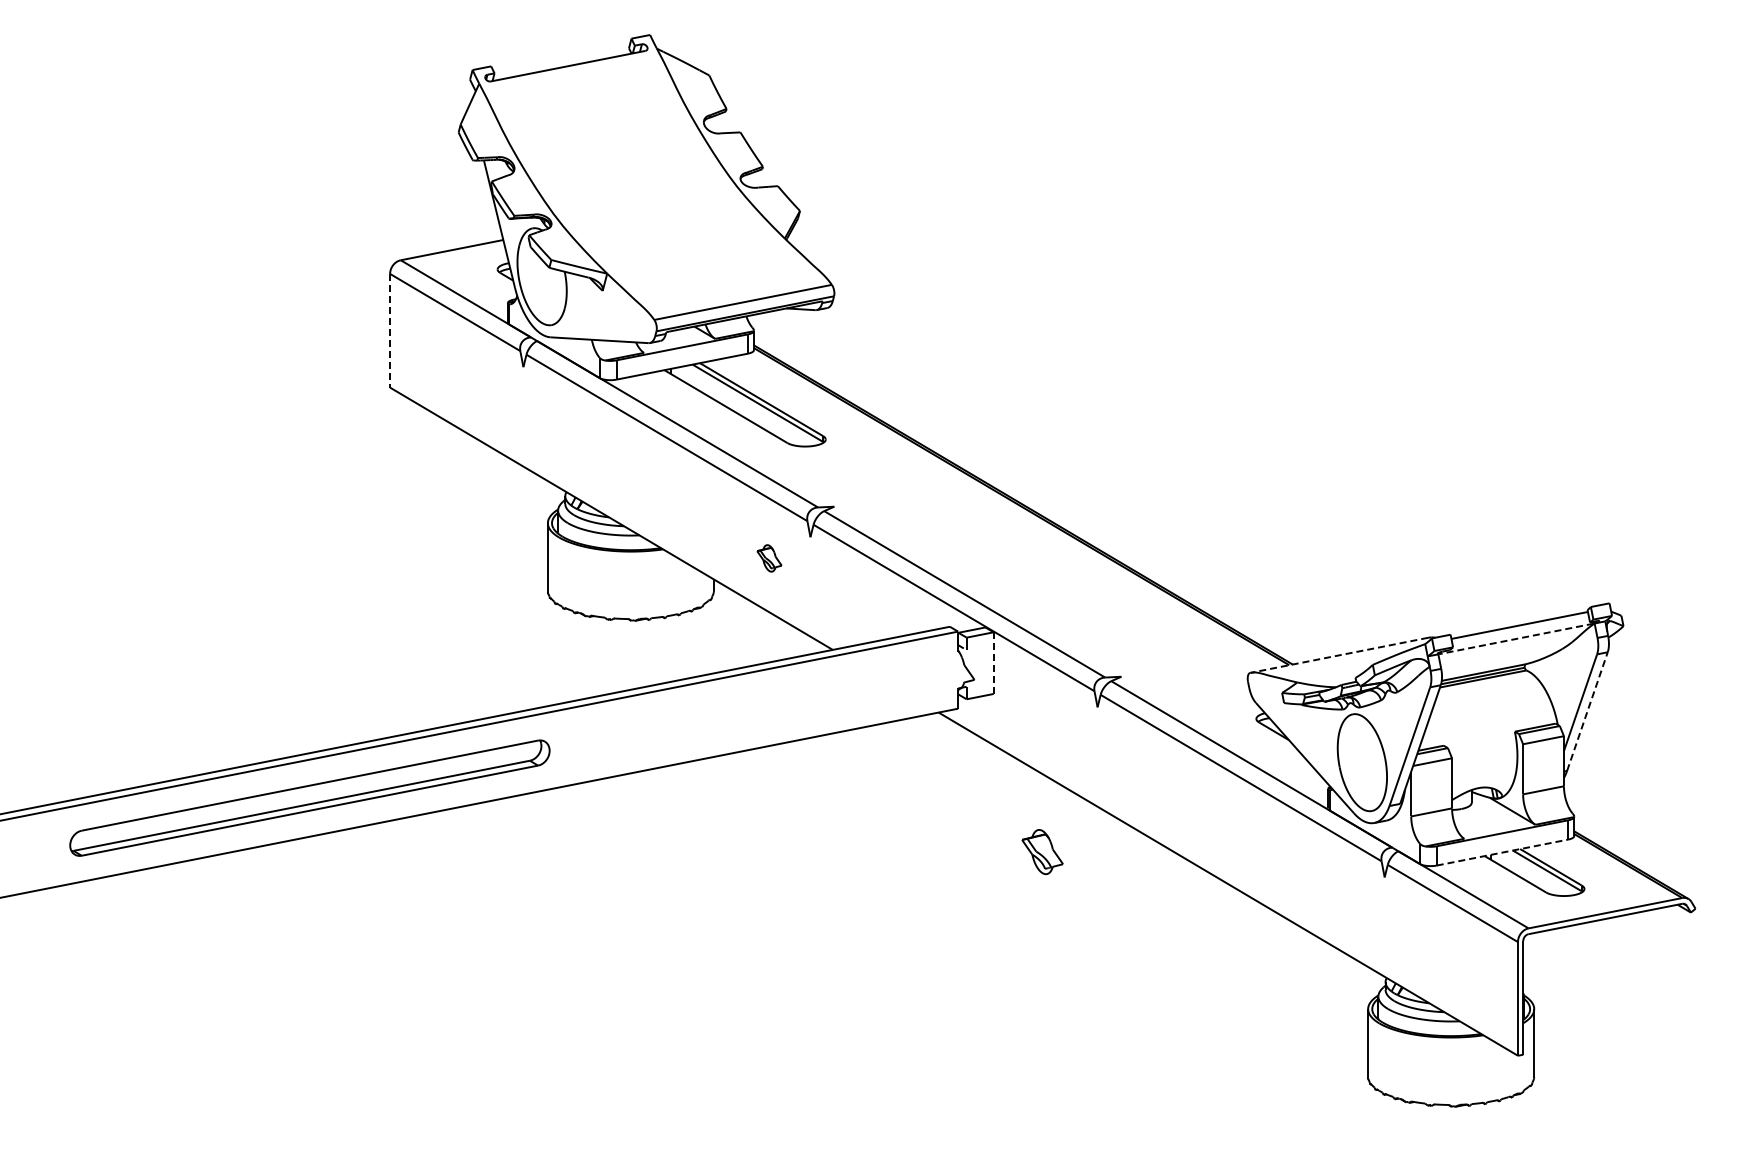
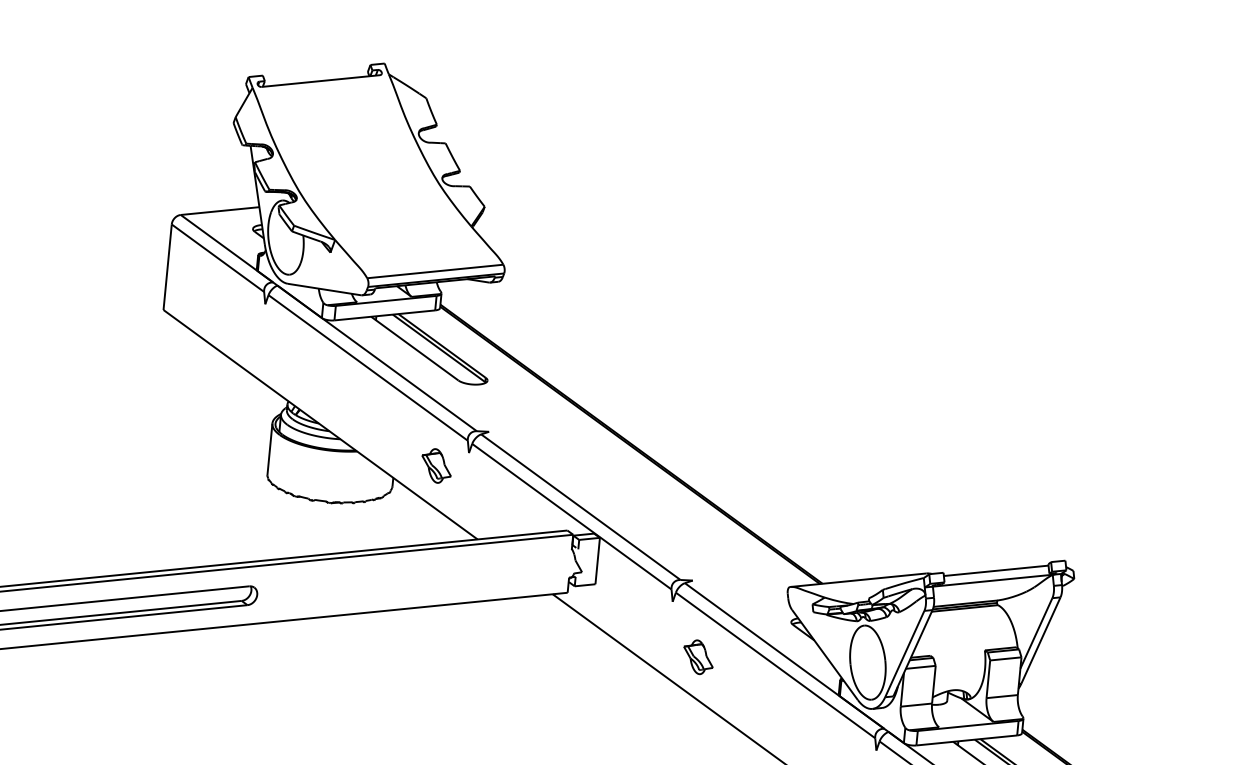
line: (390, 330) -> (167, 267), dashed -> solid
part: (769, 558) -> (436, 466), size x1.67
line: (1516, 638) -> (992, 580), dashed -> solid
line: (1339, 655) -> (858, 580), dashed -> solid
line: (993, 663) -> (597, 561), dashed -> solid
line: (1587, 711) -> (1041, 640), dashed -> solid
part: (1042, 852) -> (698, 657), moved
line: (1502, 852) -> (966, 740), dashed -> solid

